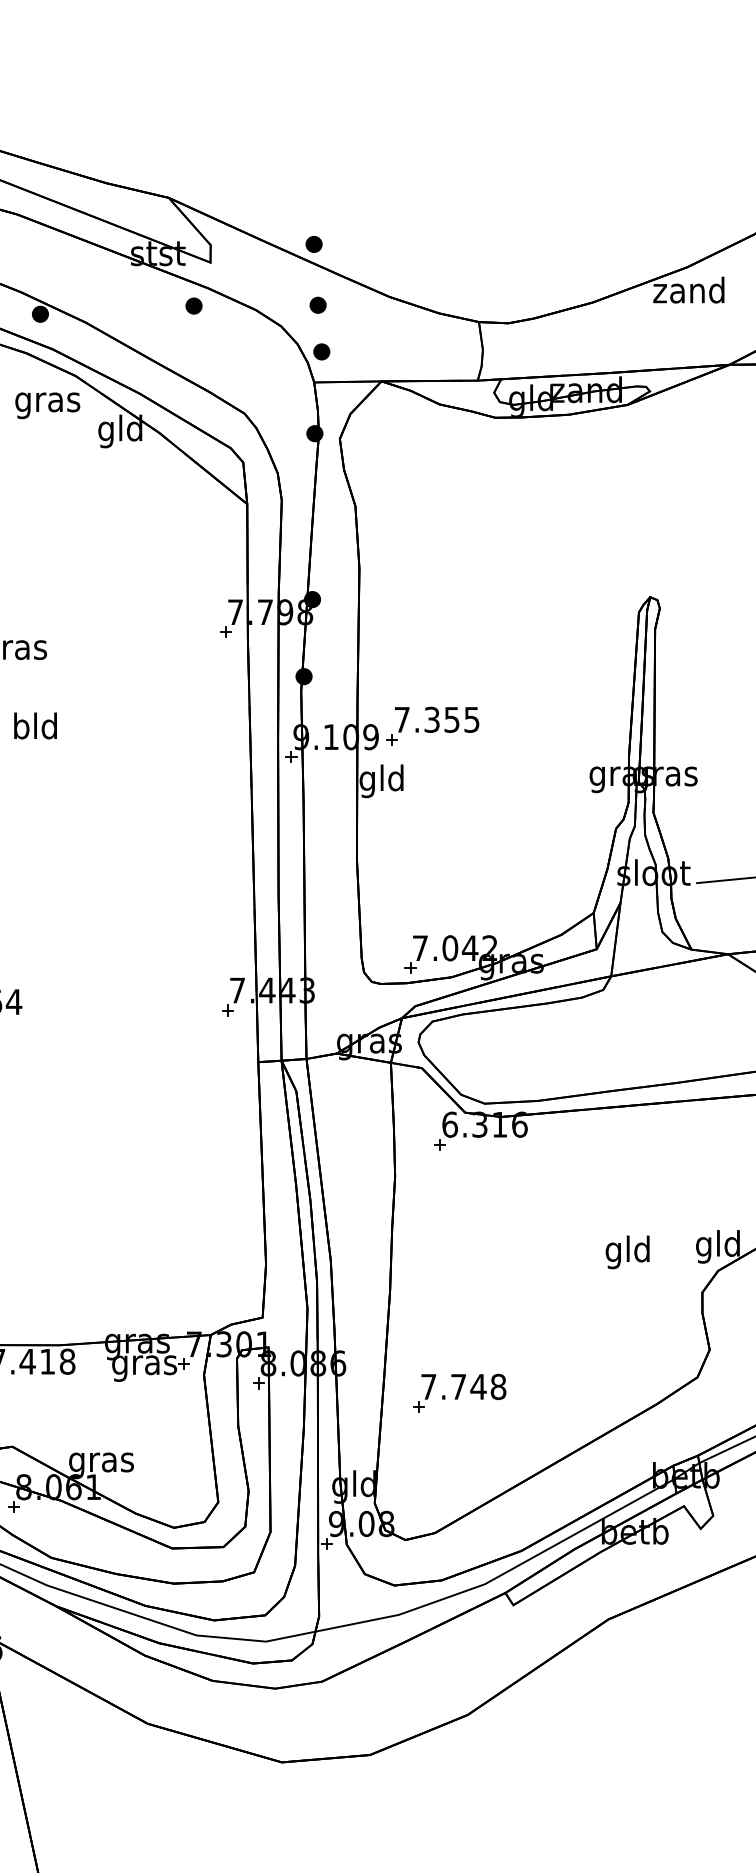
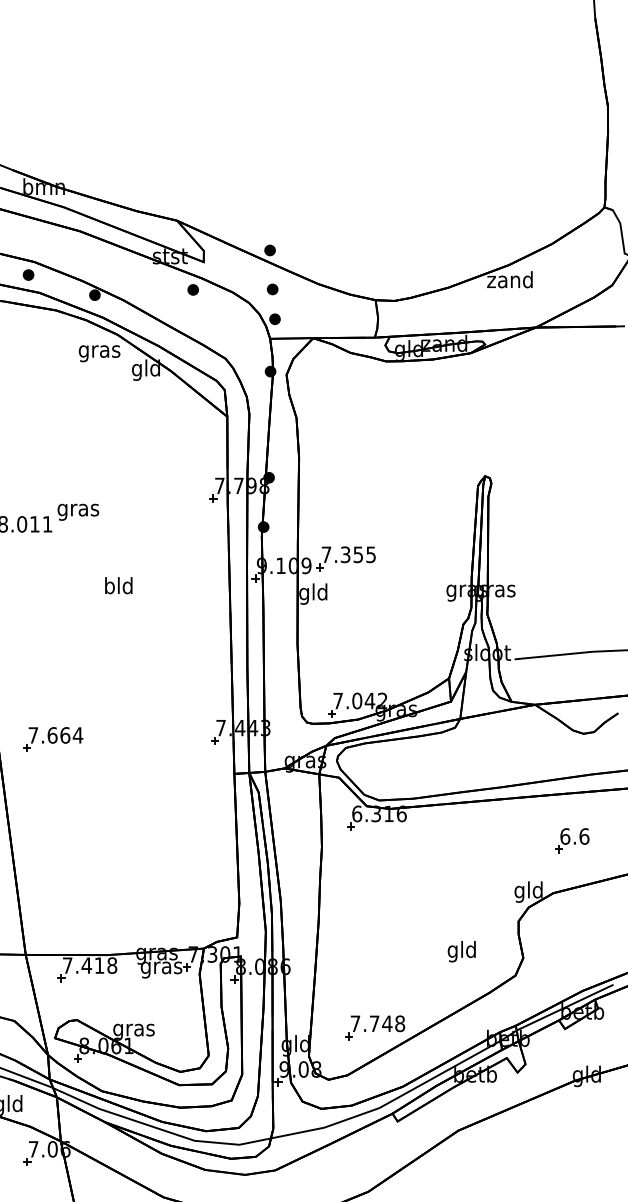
text: (35, 725) -> (118, 585), moved
text: (627, 1252) -> (461, 951), moved
part: (460, 1392) -> (375, 1027), moved

